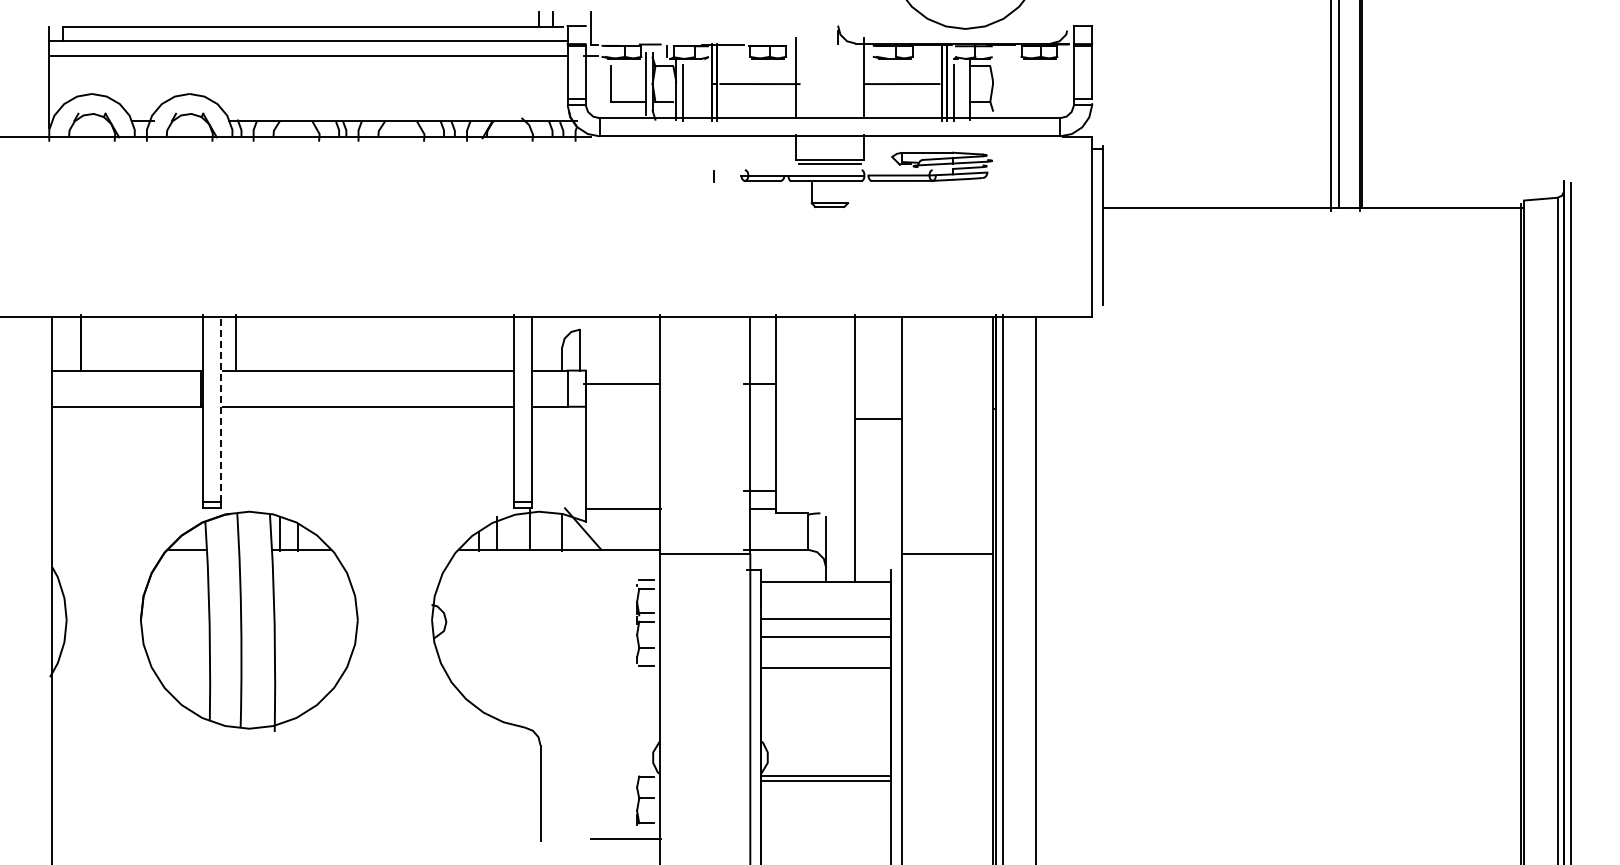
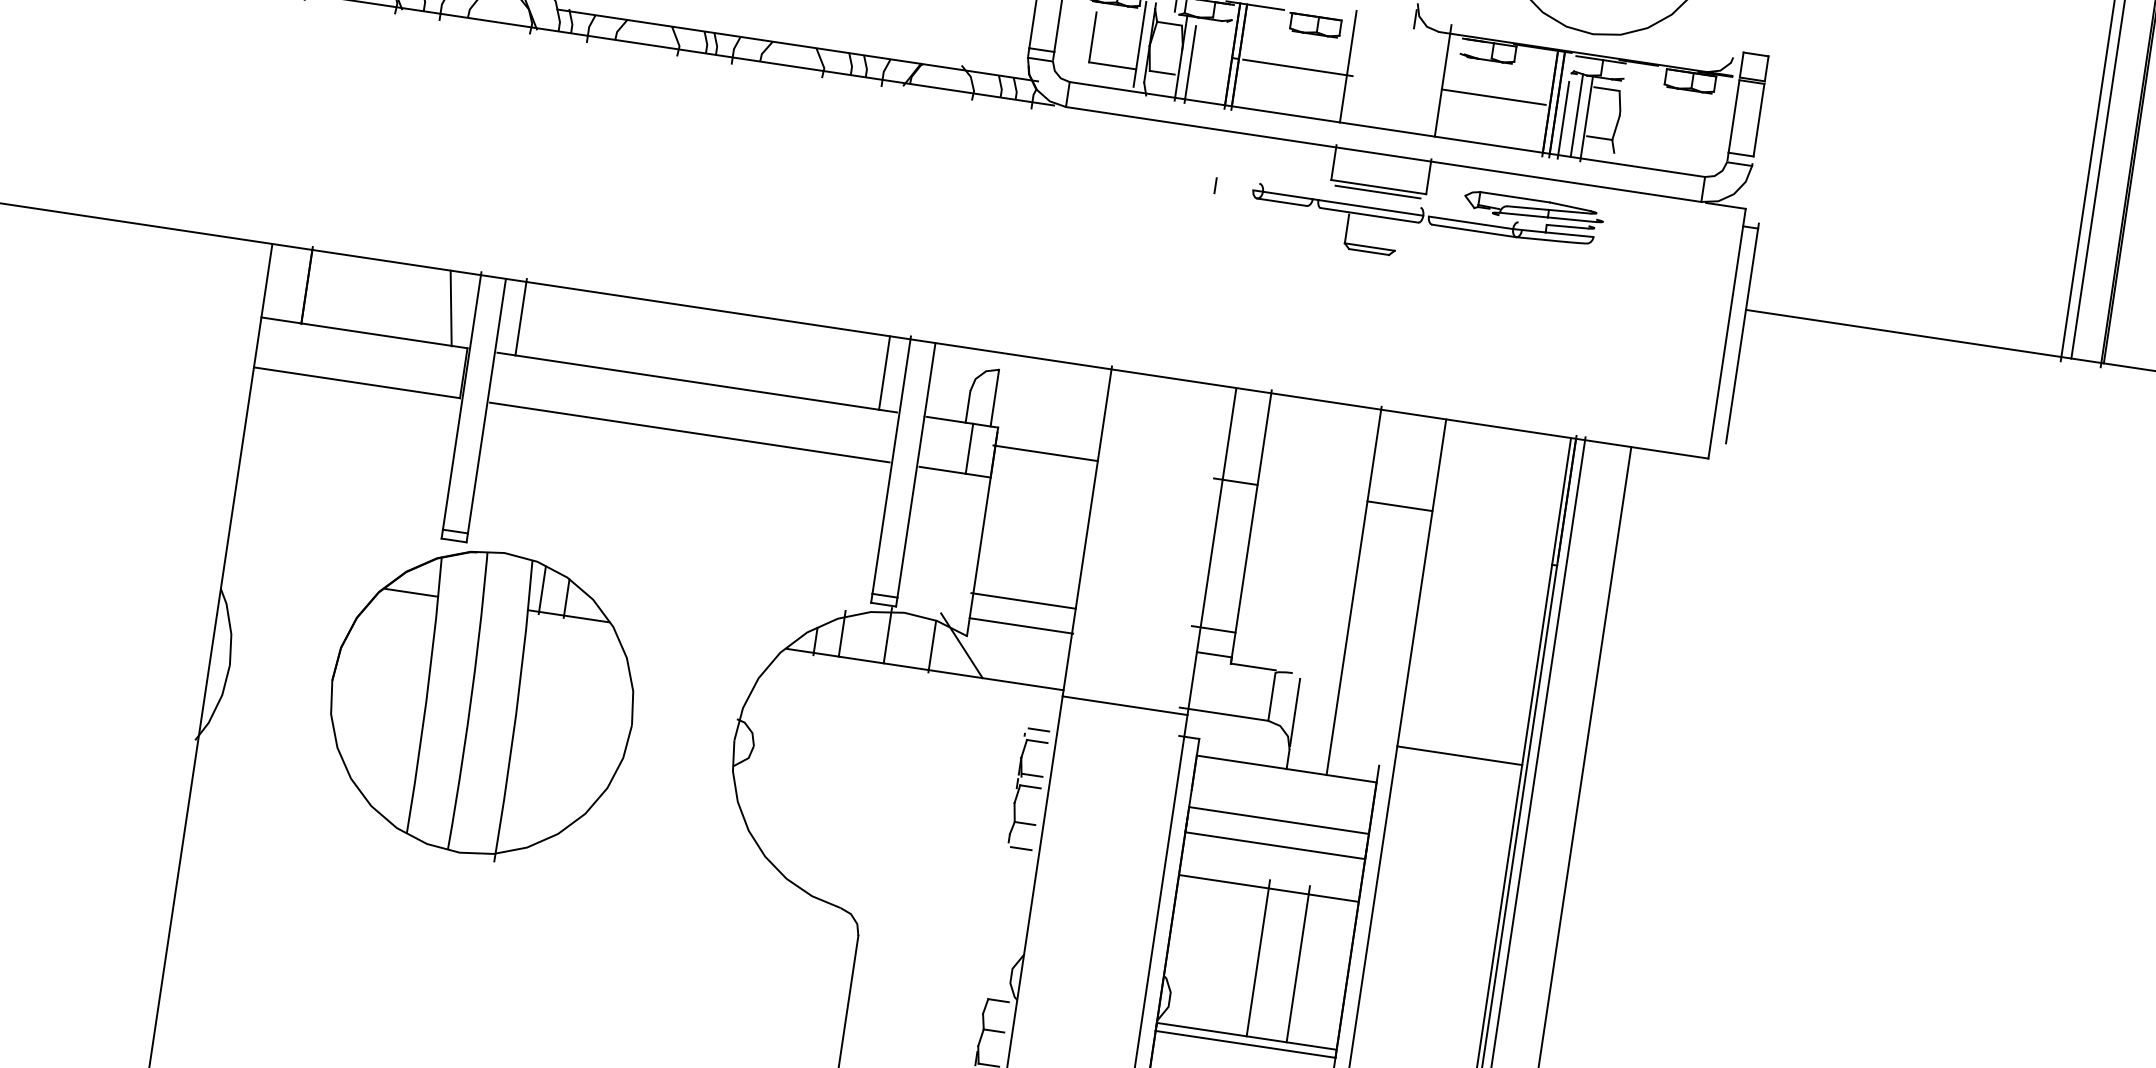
line: (962, 88) -> (1576, 115), added
line: (185, 343) -> (451, 307), added
line: (499, 343) -> (884, 372), added
line: (221, 409) -> (487, 406), dashed -> solid
line: (878, 418) -> (1399, 505), moved
line: (621, 490) -> (1022, 600), added
line: (826, 718) -> (1258, 957), added
line: (855, 718) -> (1298, 963), added

